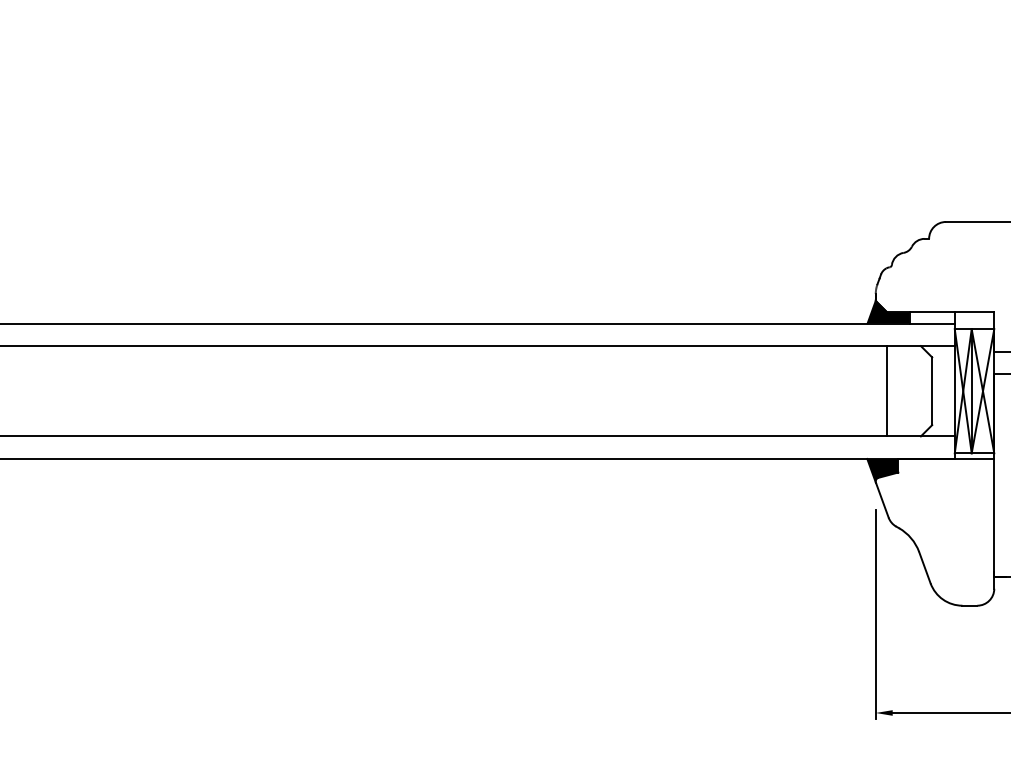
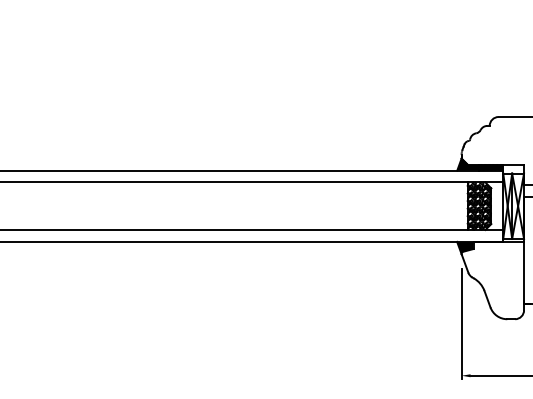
hatch: (932, 317) -> (491, 167), added
hatch: (909, 391) -> (479, 206), added

